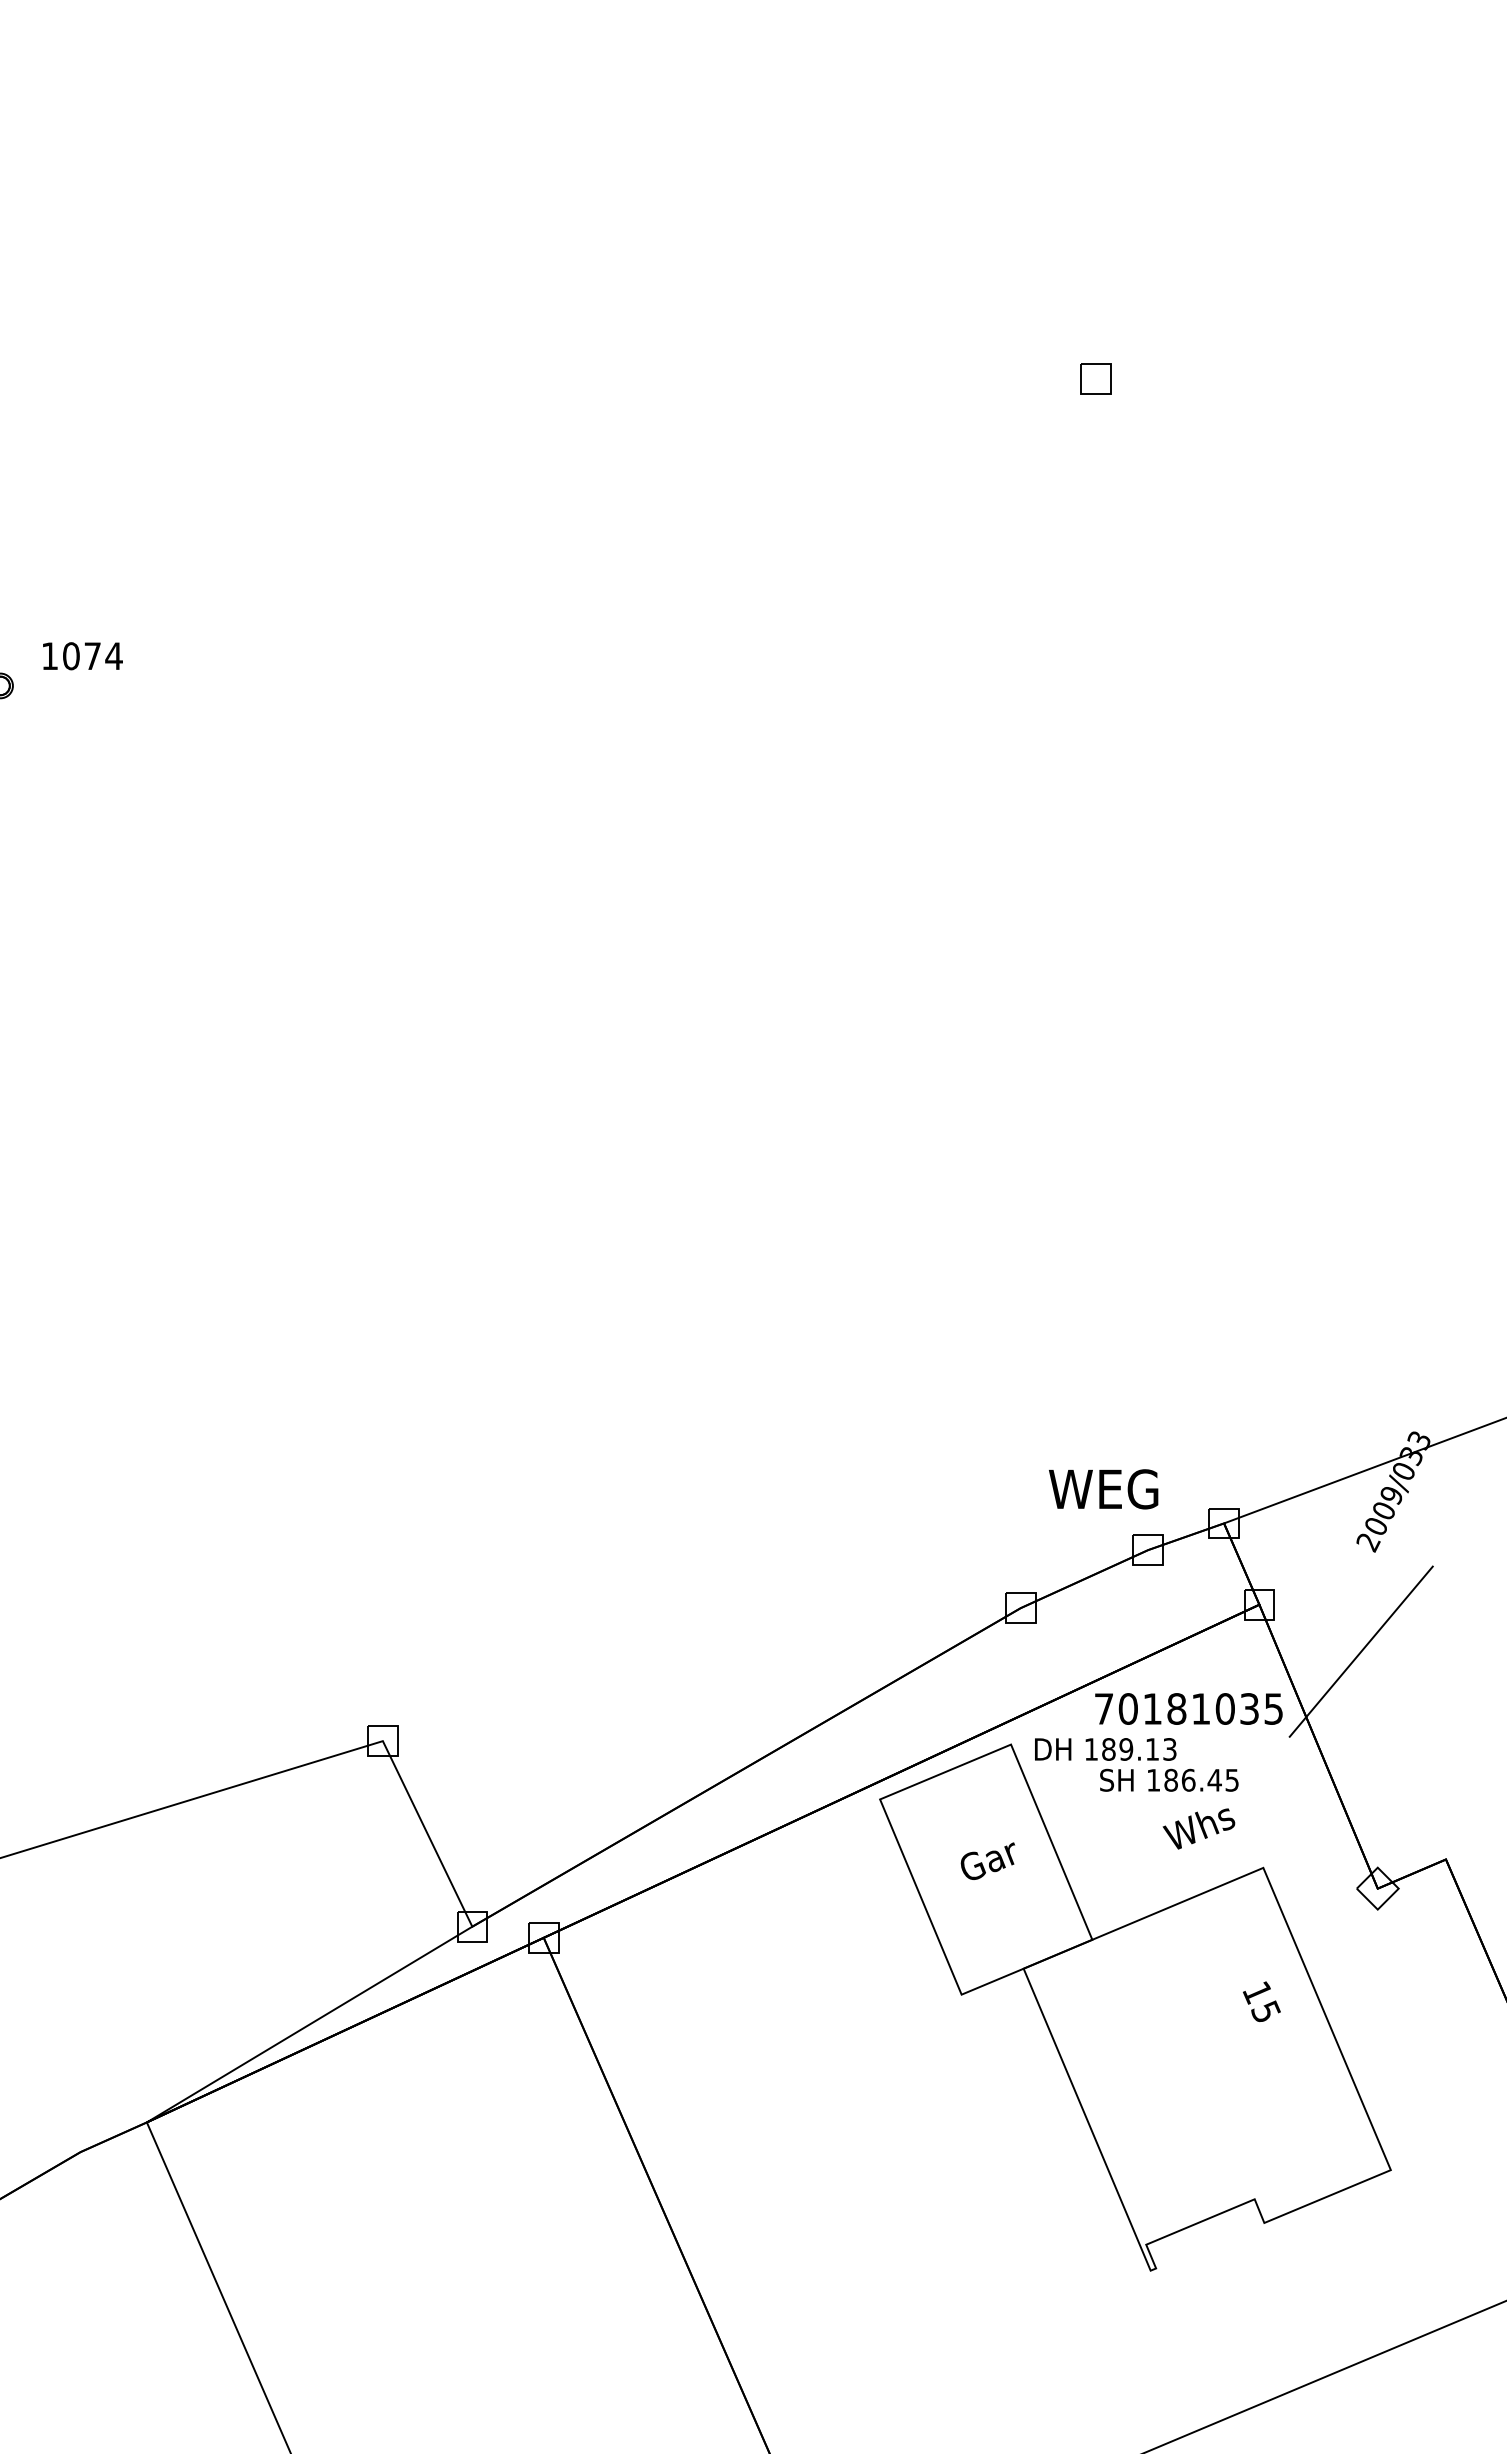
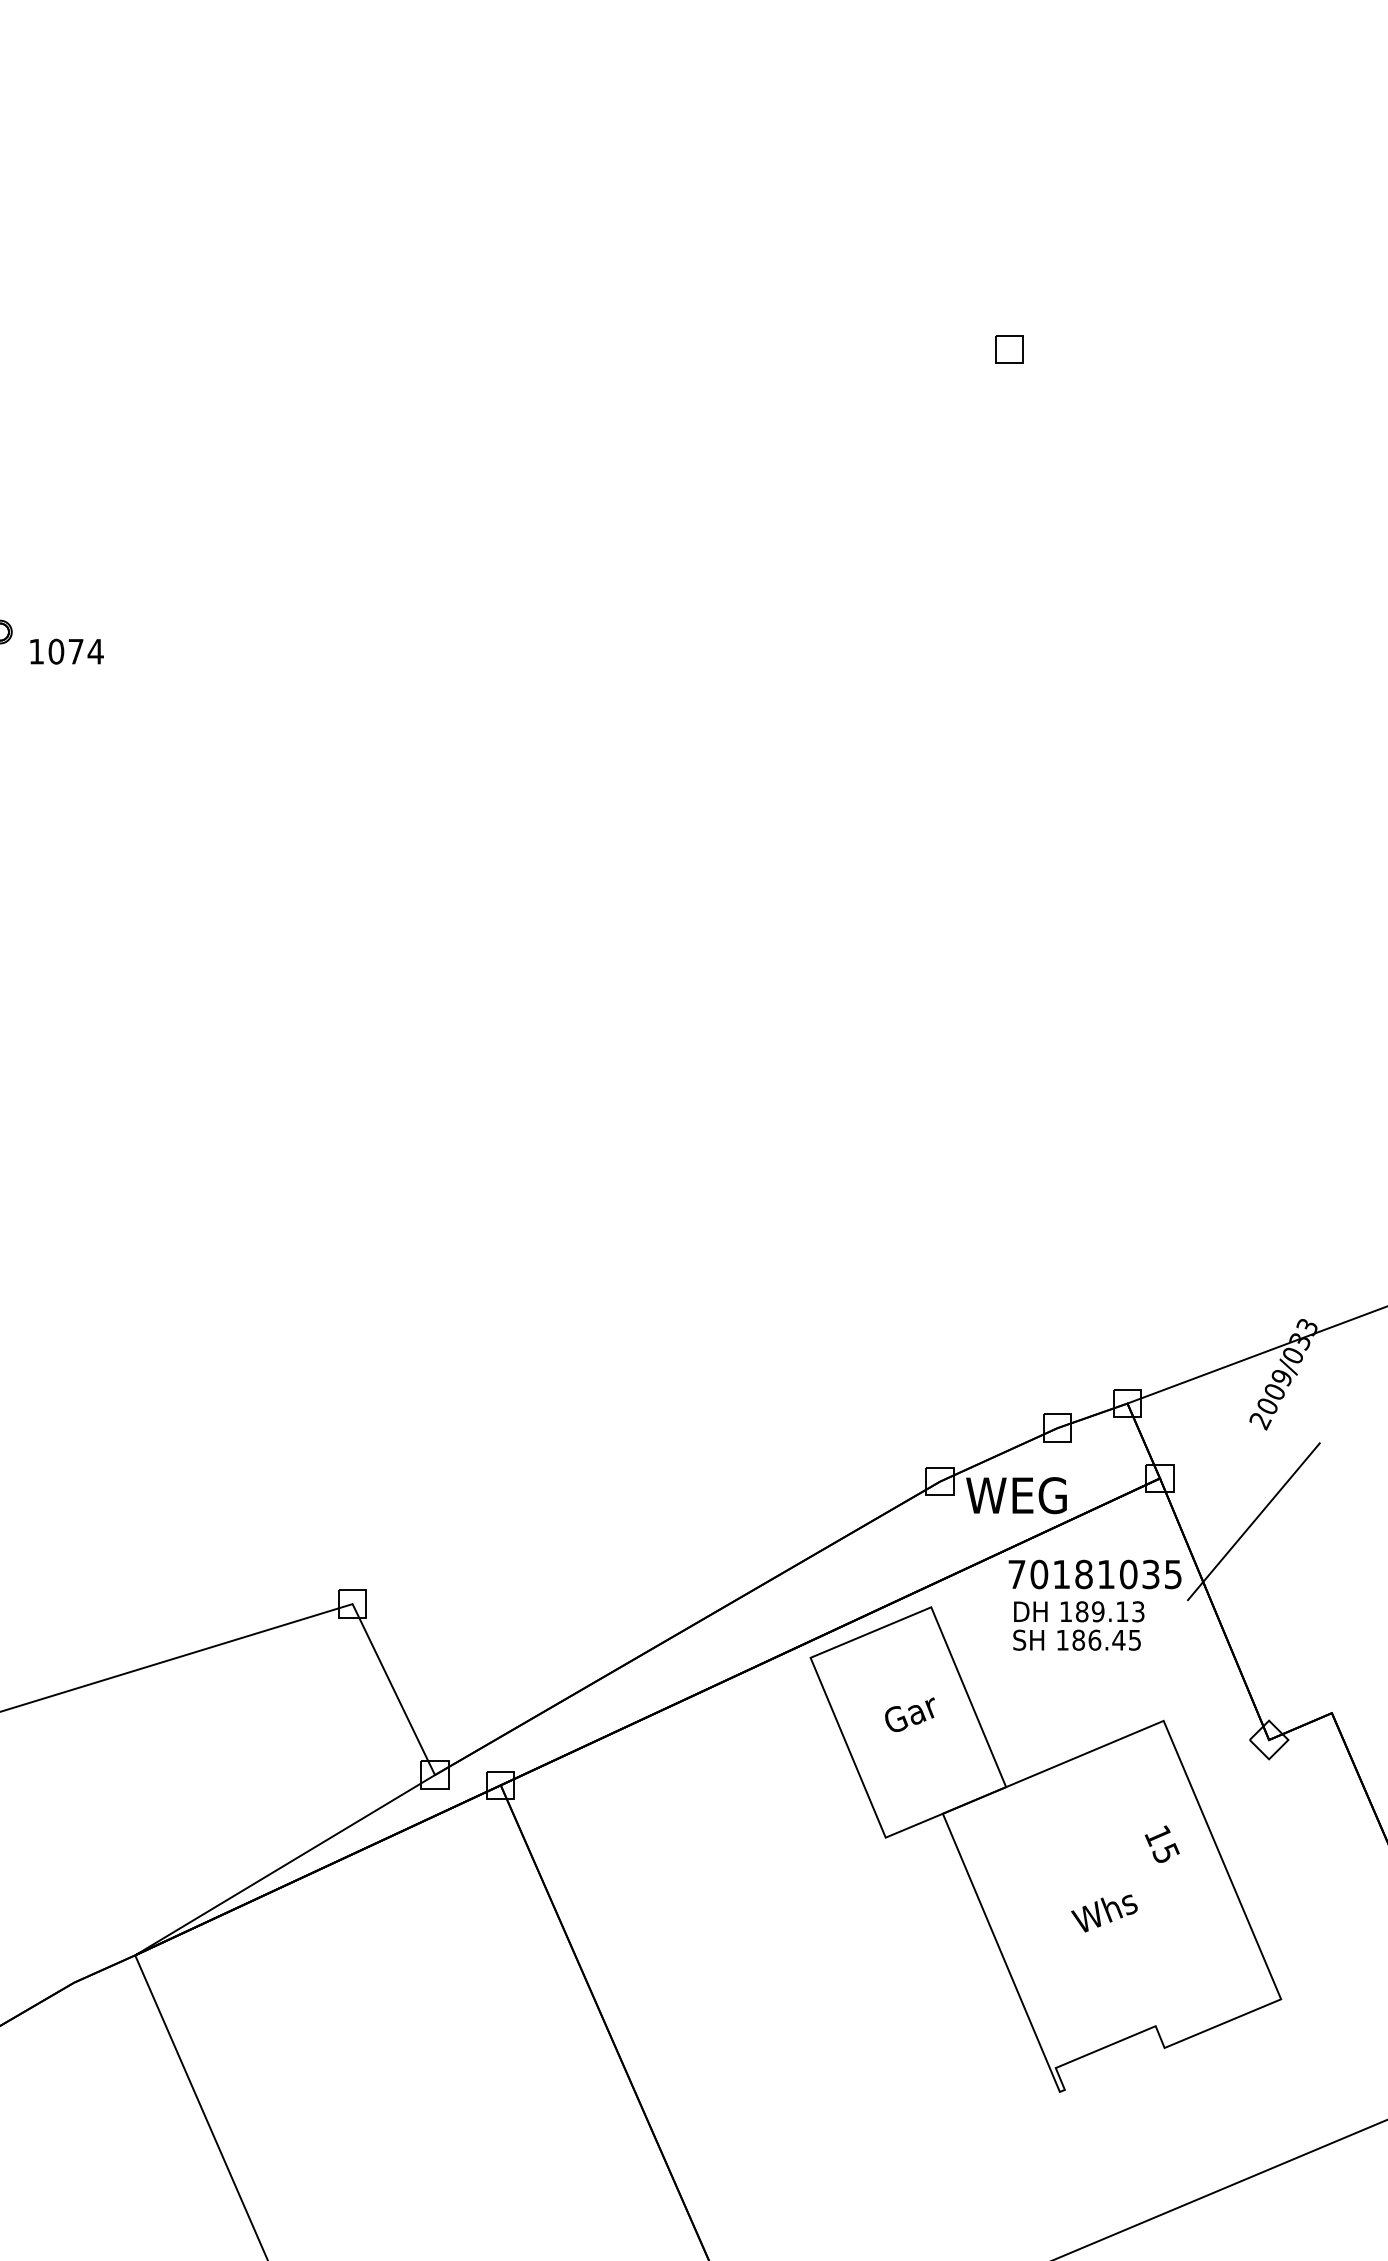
text: (82, 656) -> (66, 651), moved
text: (1103, 1489) -> (1016, 1495), moved
text: (1105, 1749) -> (1079, 1611), moved
text: (1198, 1828) -> (1103, 1913), moved

